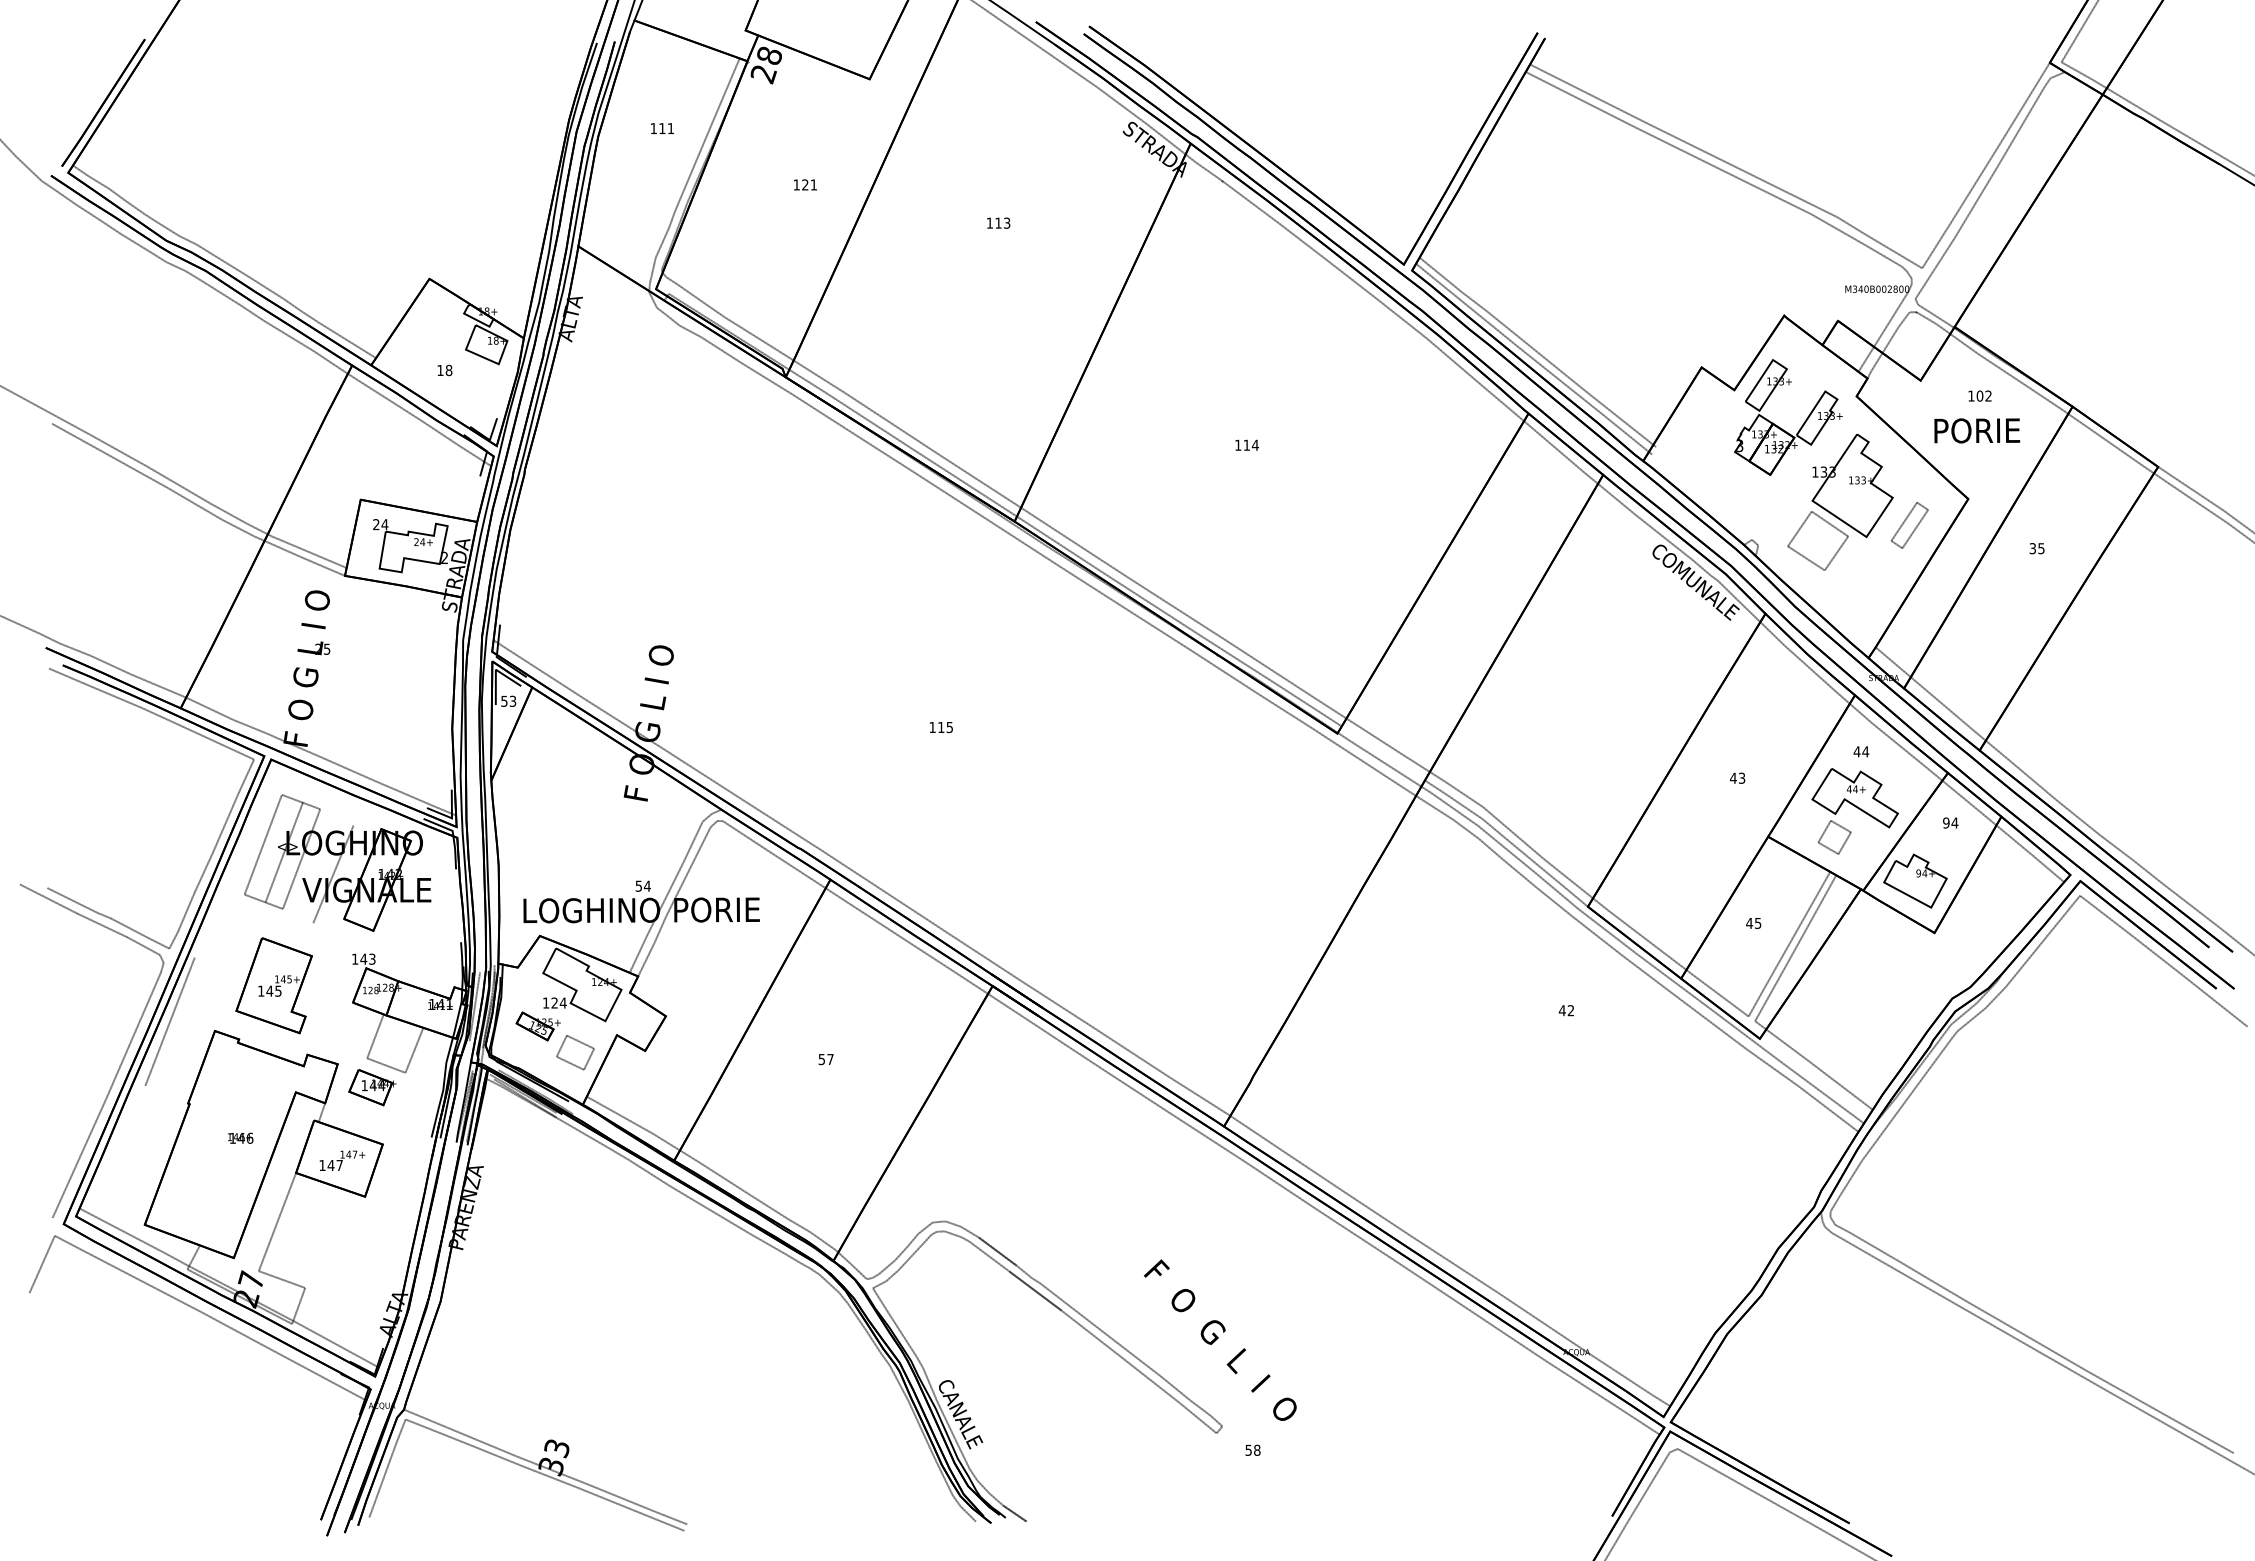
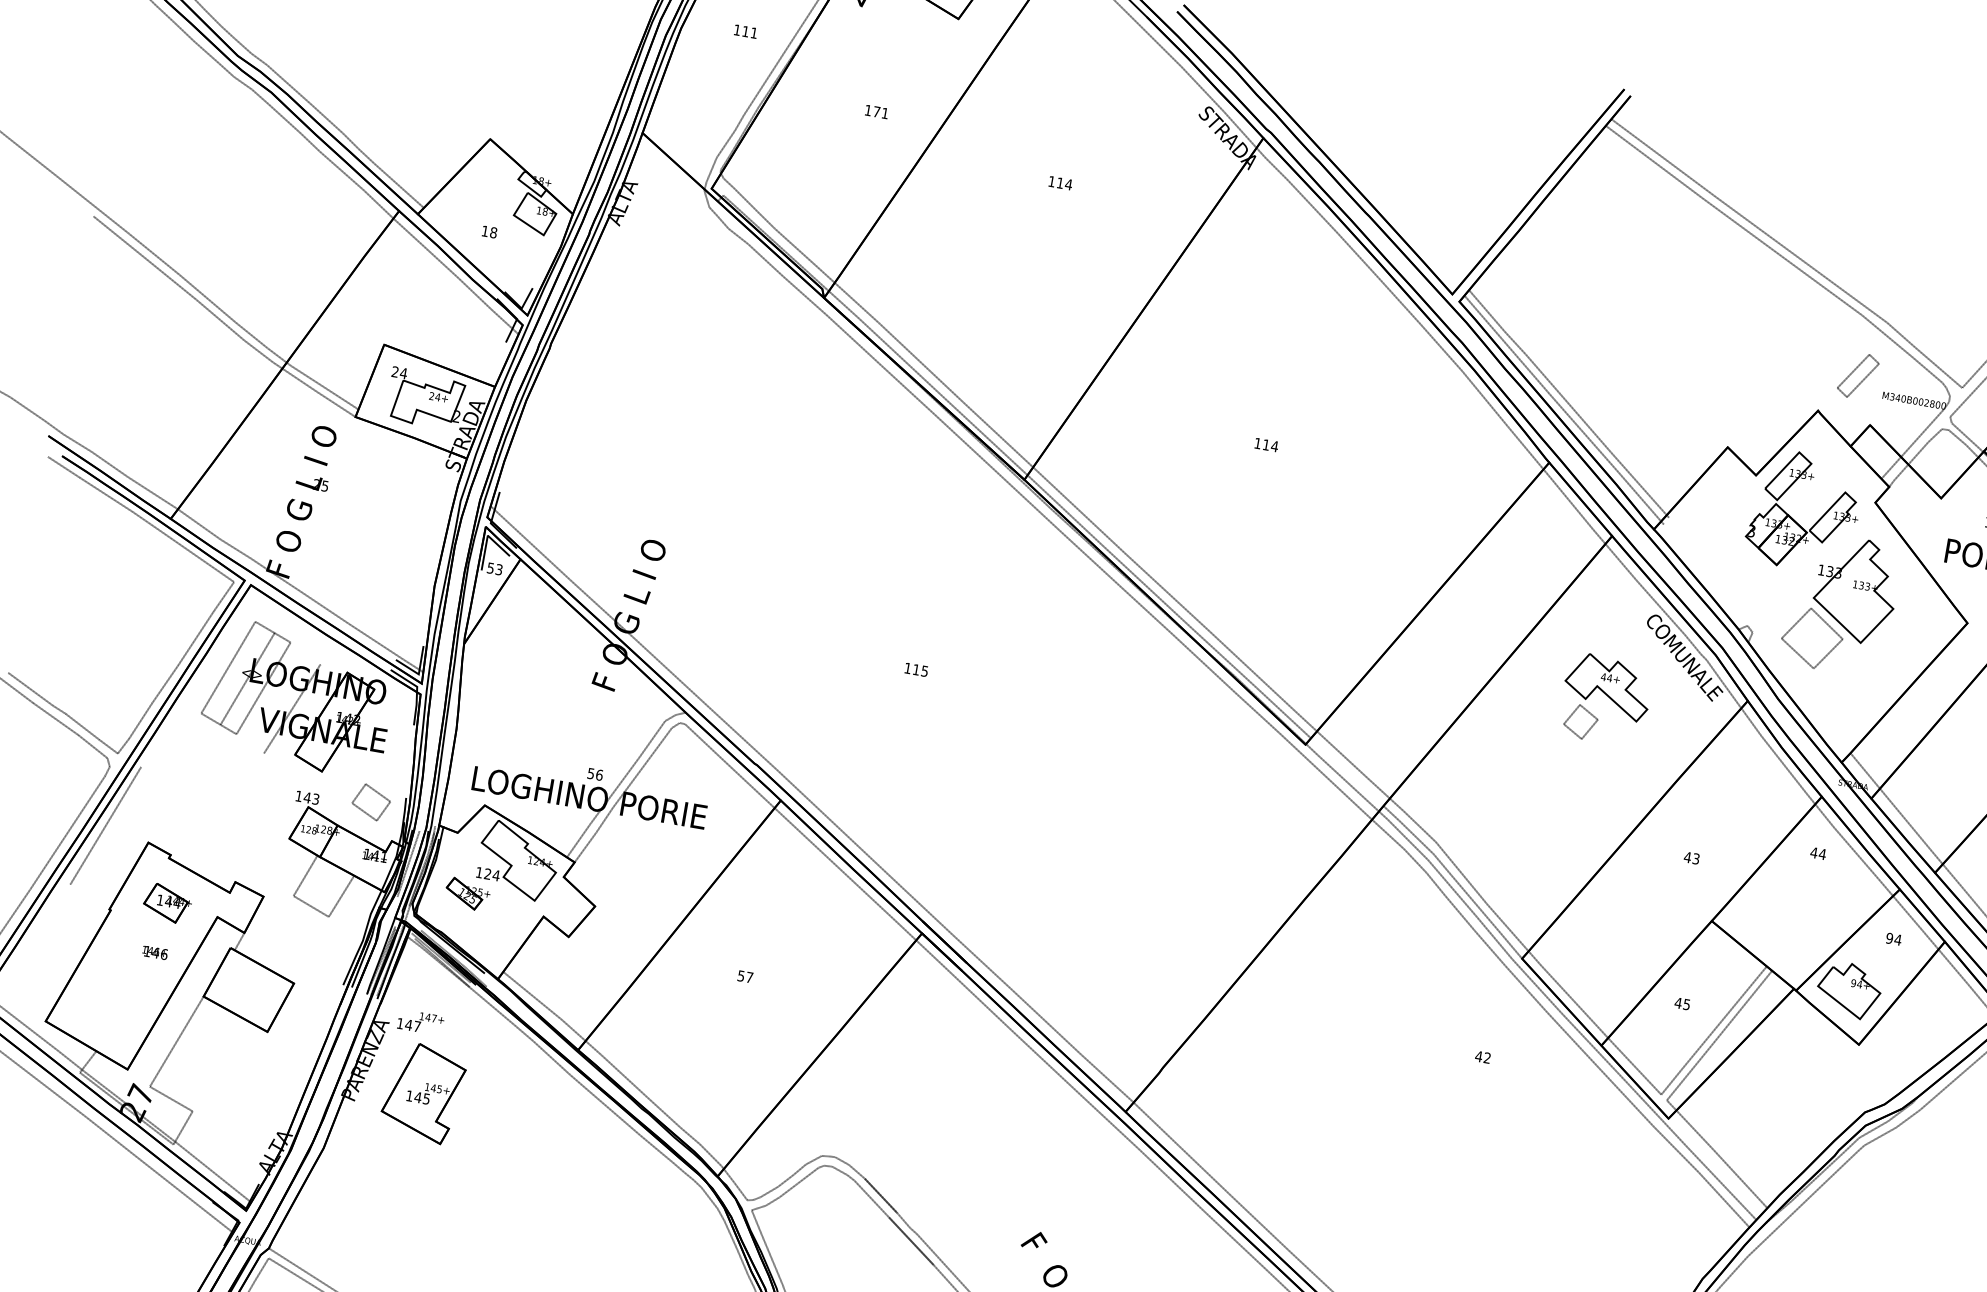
text: (805, 184) -> (876, 111), 121 -> 171
text: (1006, 222) -> (1068, 183), 113 -> 114
part: (1909, 525) -> (1857, 375), moved
part: (1854, 811) -> (1604, 699), moved
text: (646, 885) -> (598, 774), 54 -> 56
part: (273, 985) -> (422, 1092), moved
part: (575, 1052) -> (371, 802), moved
part: (372, 1087) -> (167, 903), moved
text: (342, 1160) -> (420, 1022), moved

